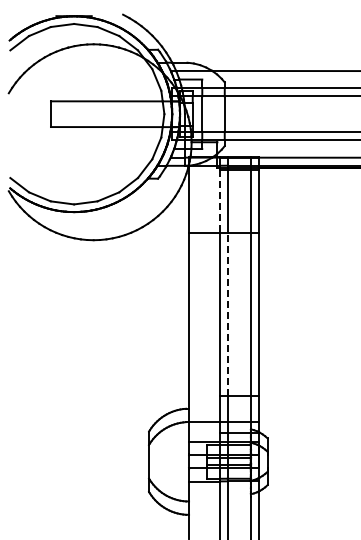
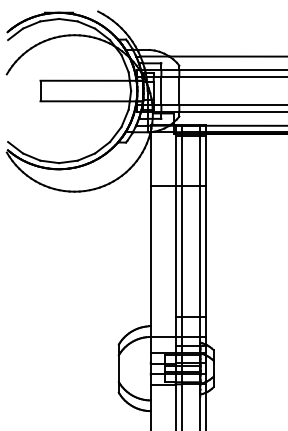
line: (220, 201) -> (175, 160), dashed -> solid
line: (227, 314) -> (181, 251), dashed -> solid

